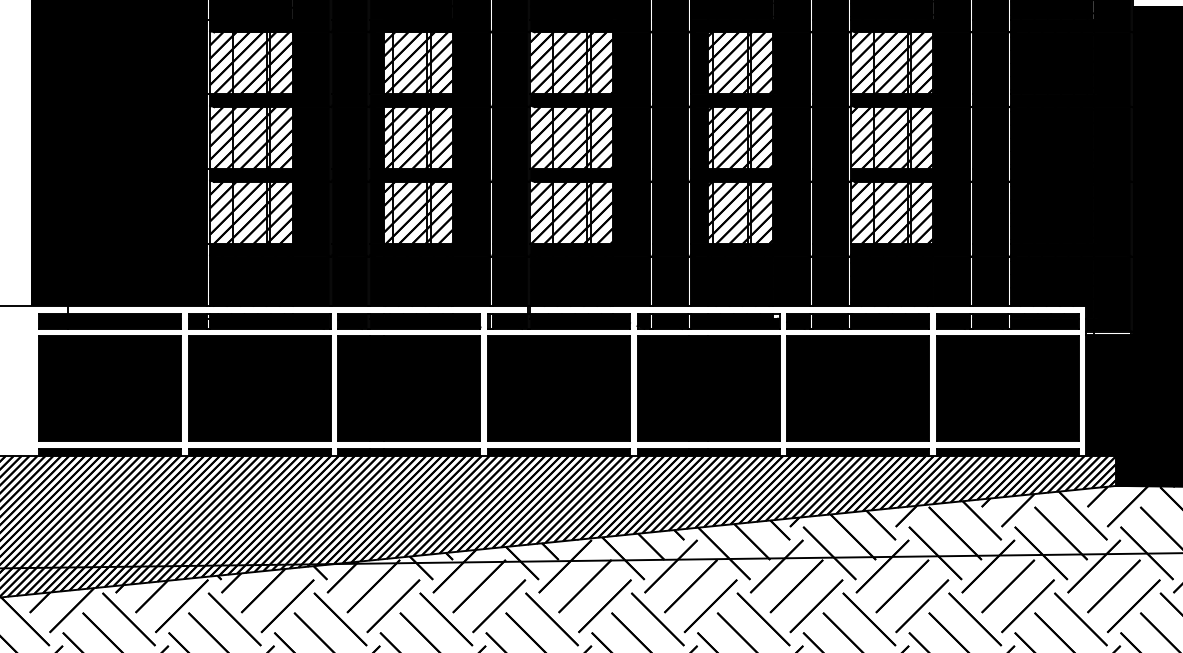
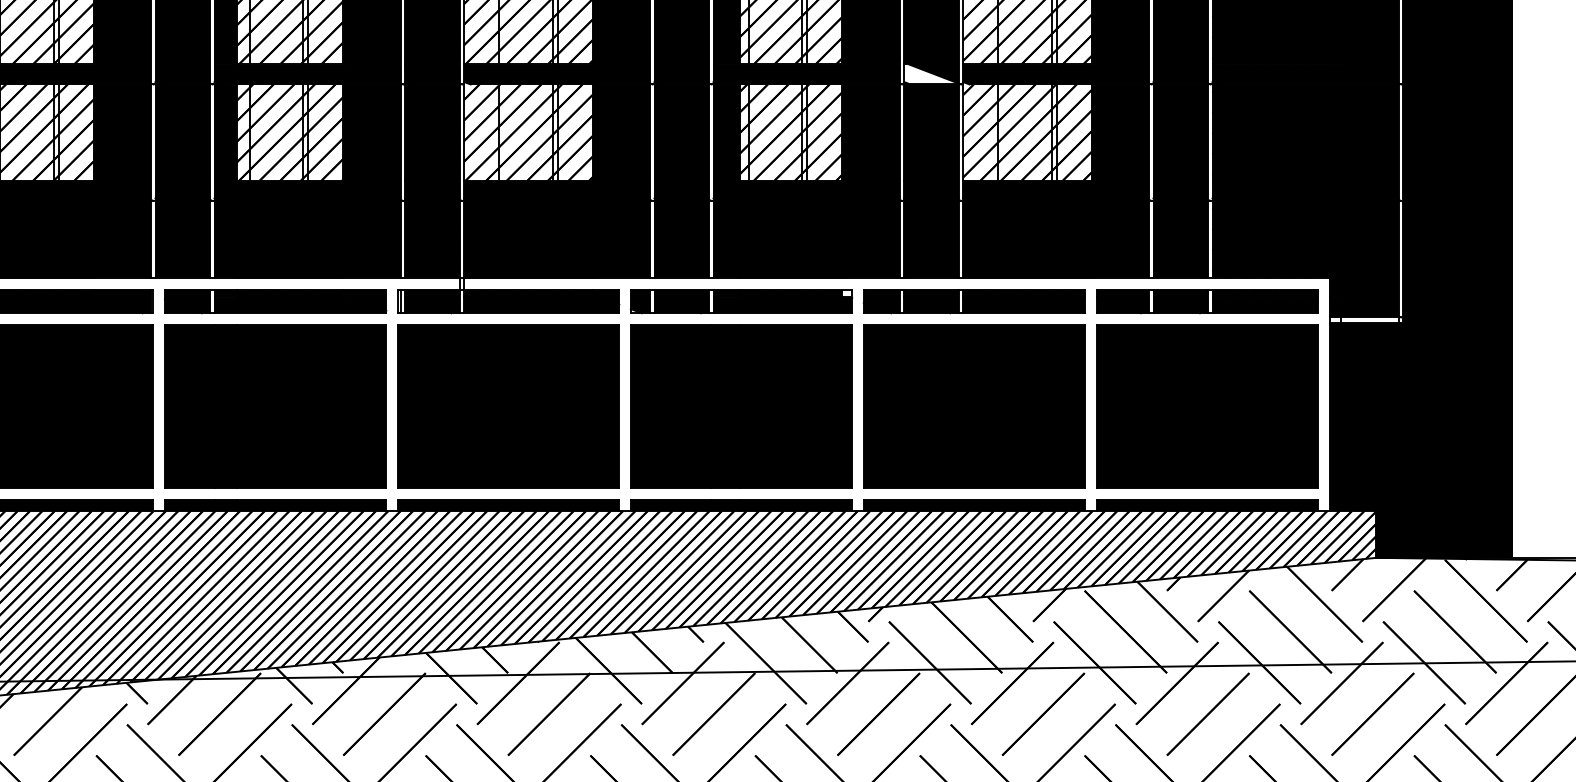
fill: (830, 175) -> (931, 74), removed

